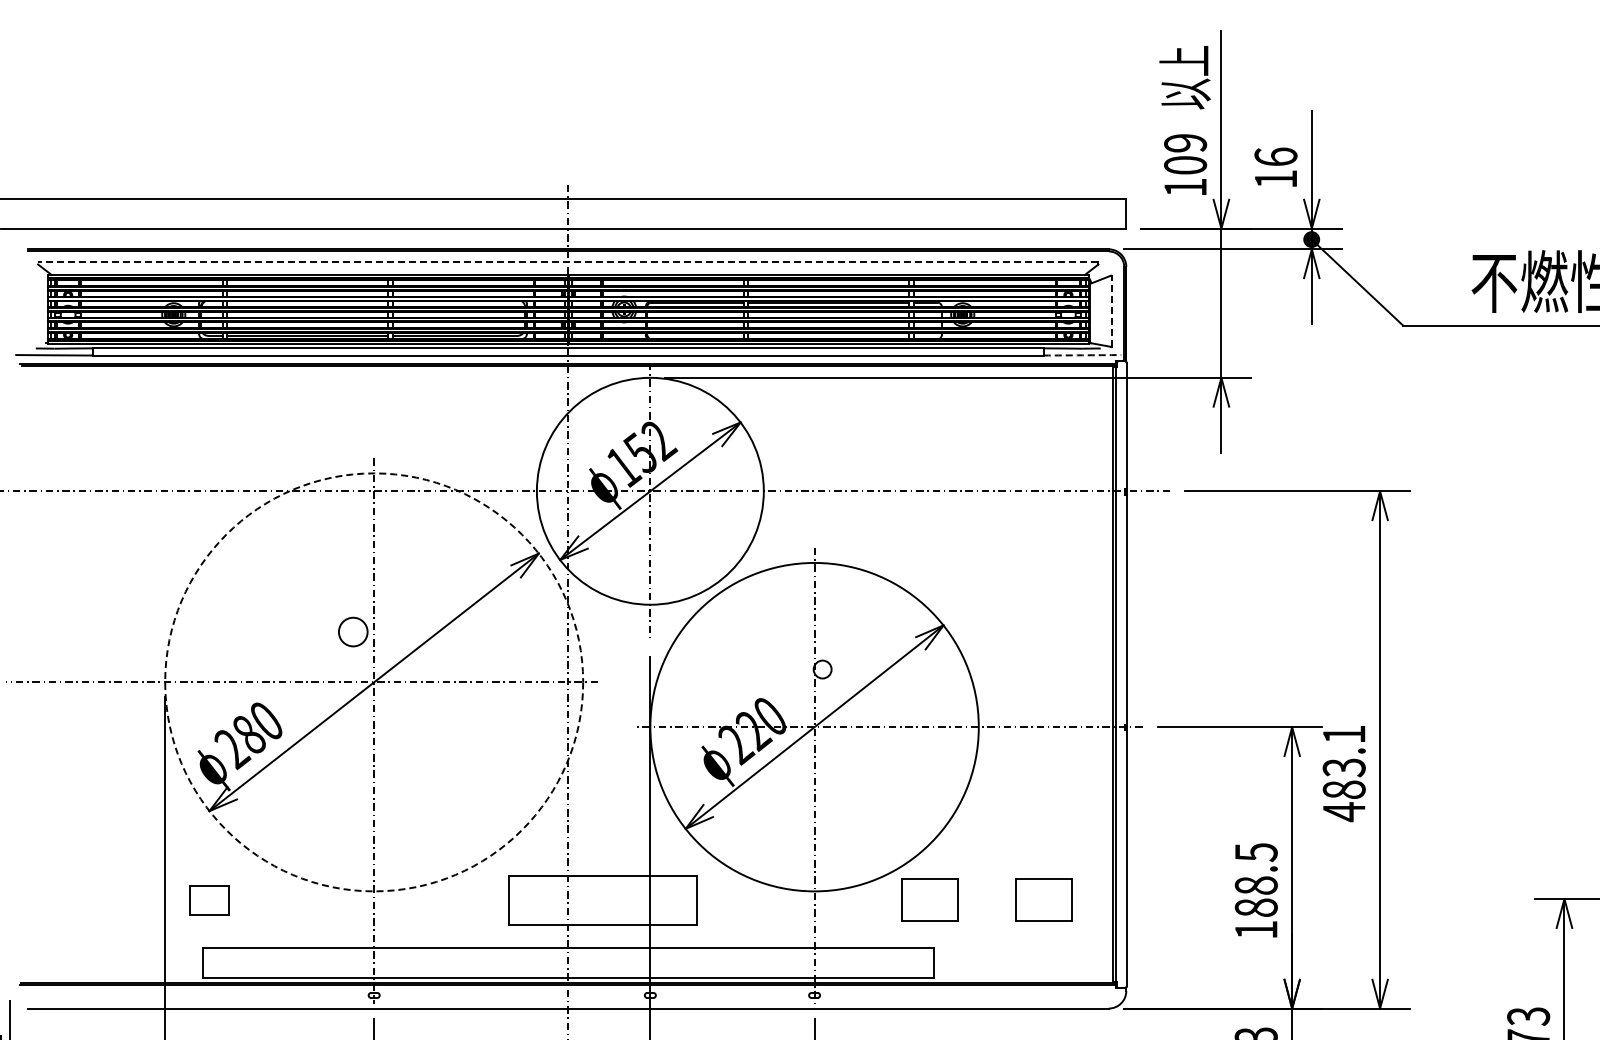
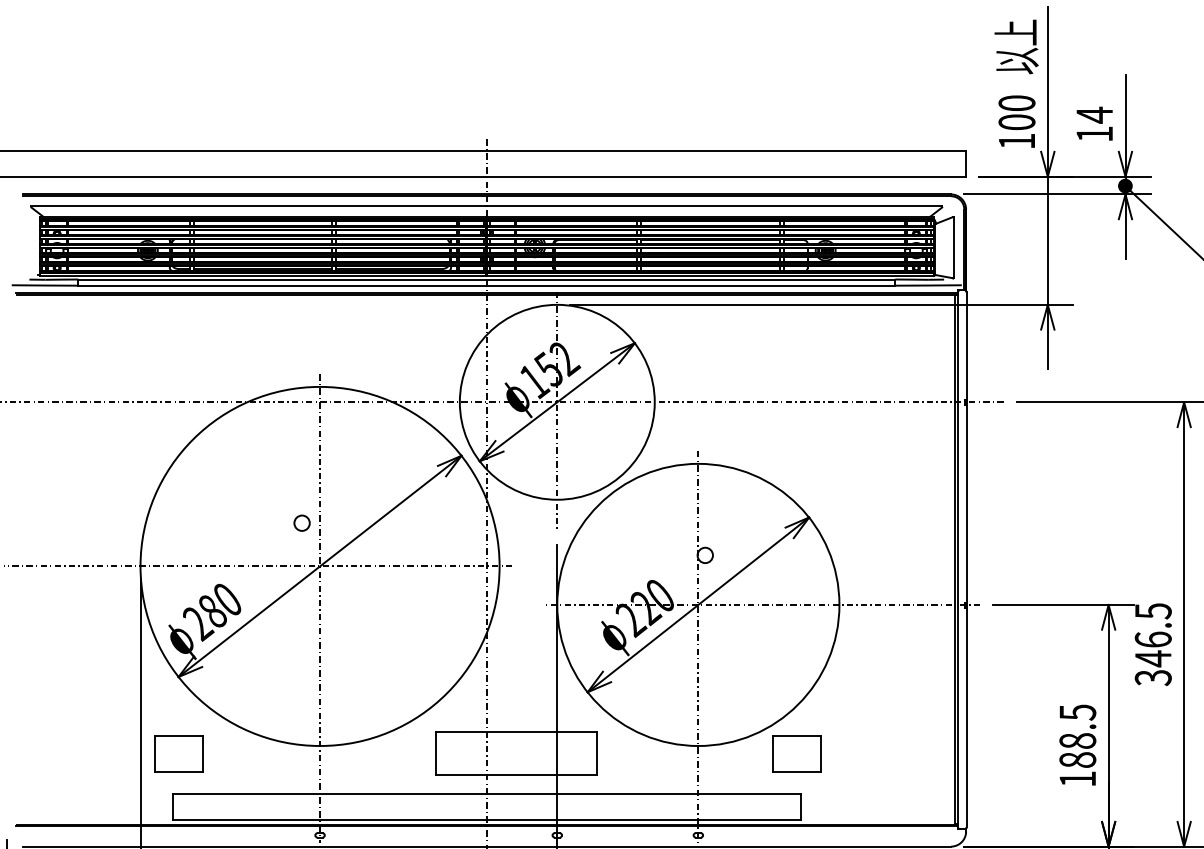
text: (1185, 143) -> (1016, 103), 109 -> 100
text: (1275, 157) -> (1094, 115), 16 -> 14
line: (567, 262) -> (486, 205), dashed -> solid
line: (1112, 311) -> (954, 247), dashed -> solid
arc: (1082, 355) -> (928, 285), dashed -> solid
circle: (353, 632) -> (302, 523), size x0.62
circle: (374, 682) -> (320, 566), dashed -> solid
text: (1343, 773) -> (1152, 644), 483.1 -> 346.5
part: (208, 899) -> (177, 752), size x1.43
part: (1043, 899) -> (895, 752), removed

